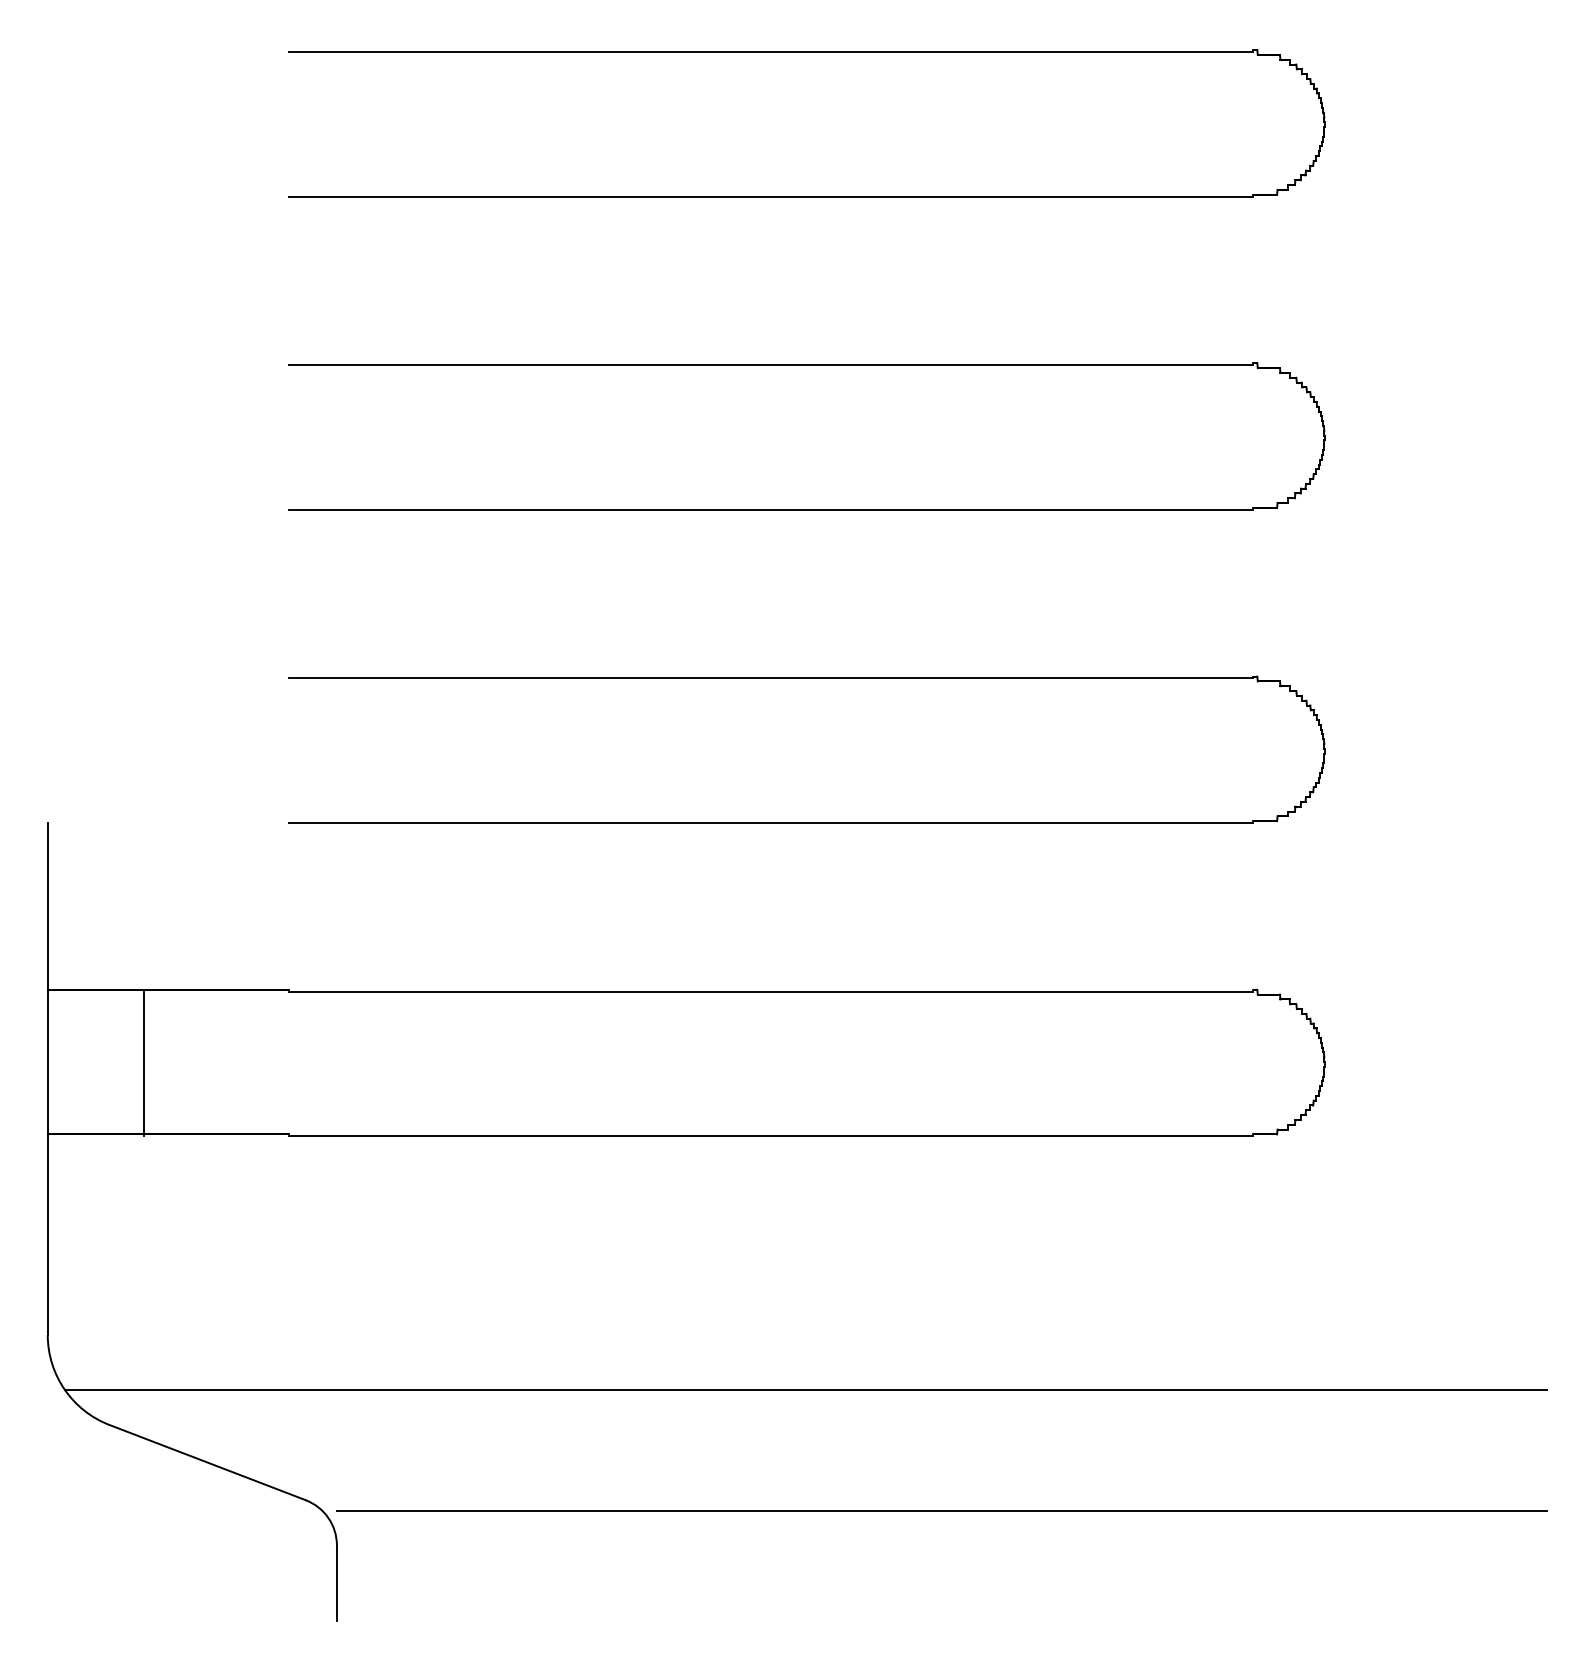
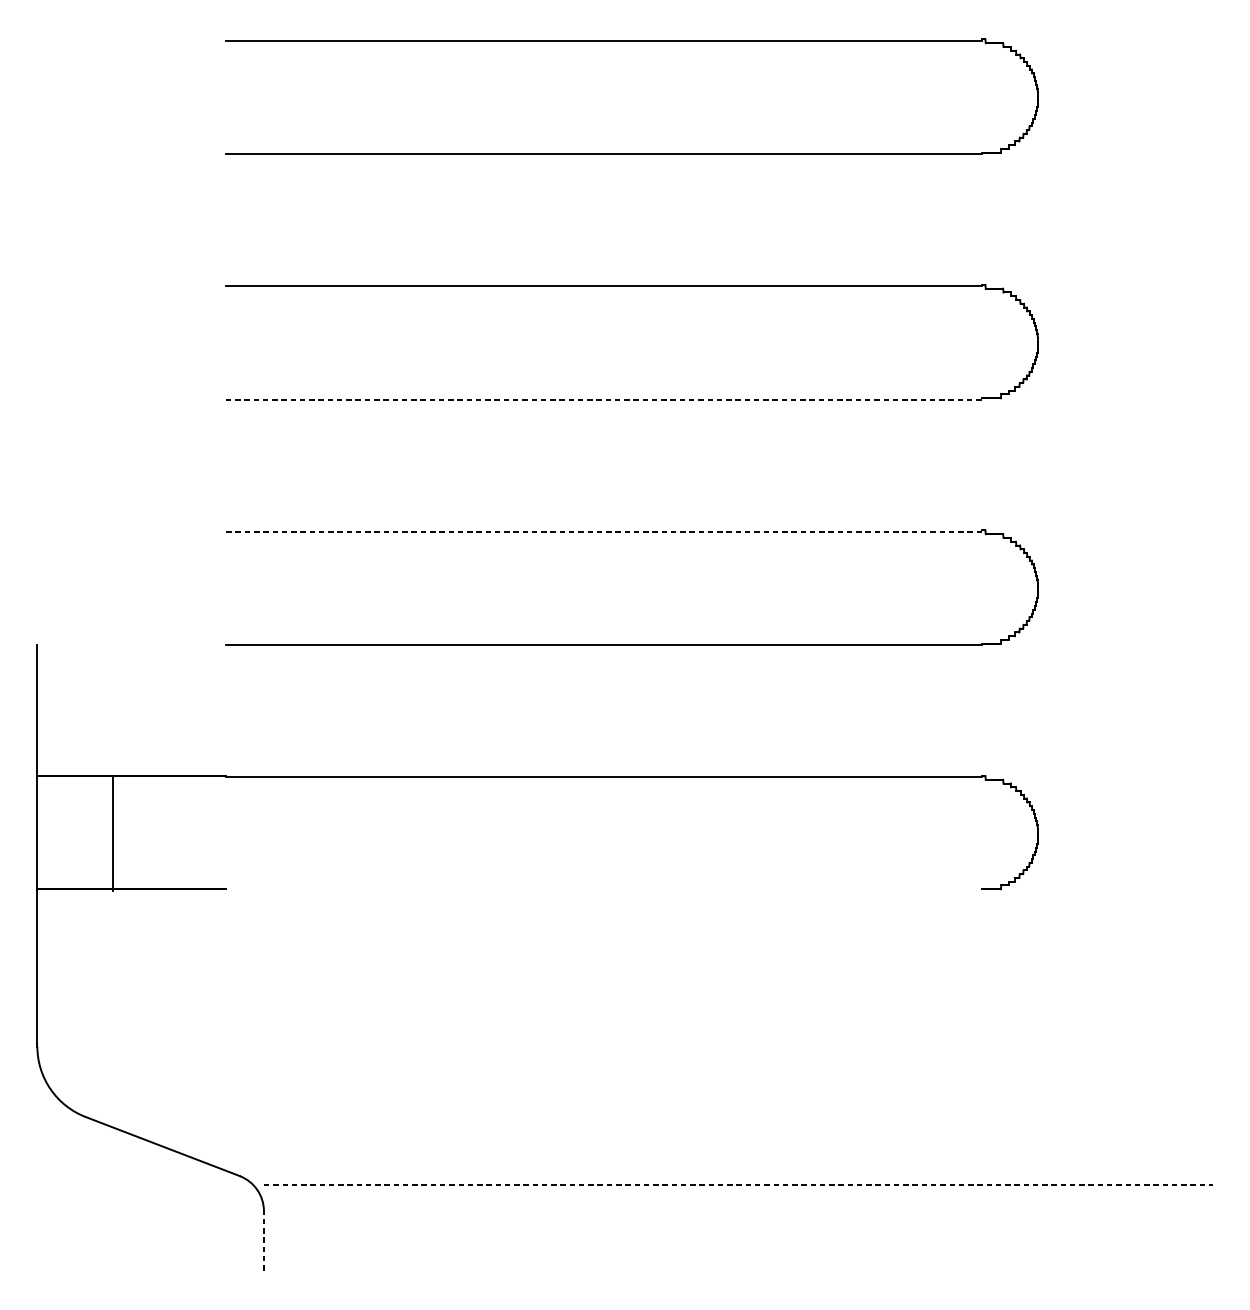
line: (770, 509) -> (603, 399), solid -> dashed
line: (770, 678) -> (603, 531), solid -> dashed
line: (770, 1136) -> (603, 890), removed
line: (805, 1389) -> (631, 1089), removed
line: (942, 1511) -> (738, 1184), solid -> dashed
line: (336, 1583) -> (263, 1241), solid -> dashed

